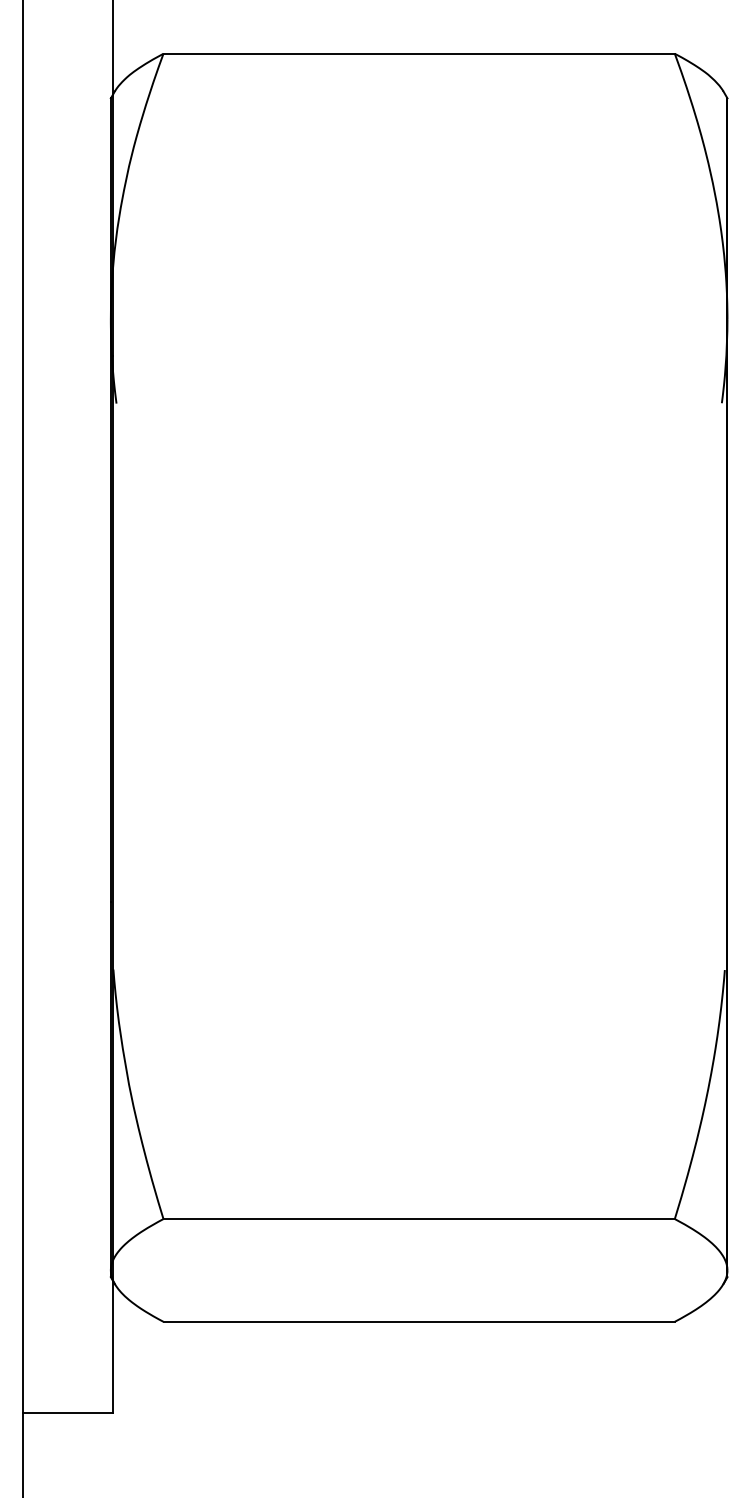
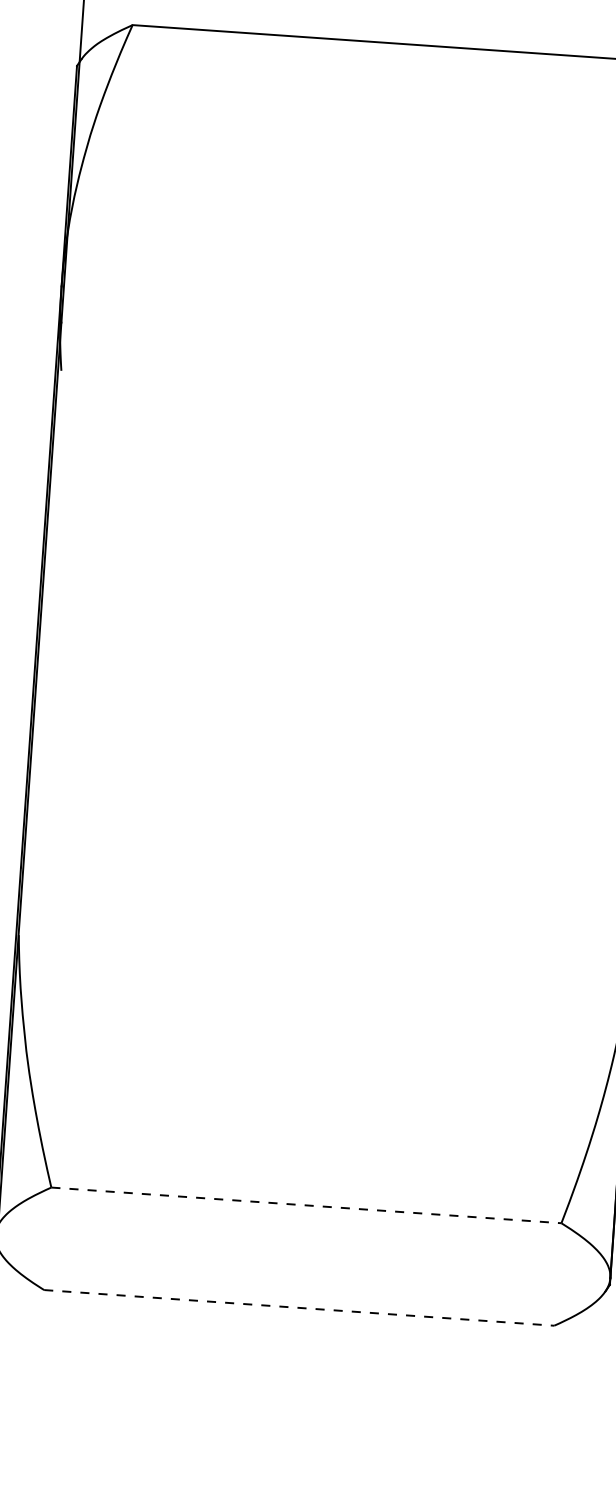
line: (419, 1219) -> (306, 1205), solid -> dashed
line: (419, 1321) -> (299, 1307), solid -> dashed

